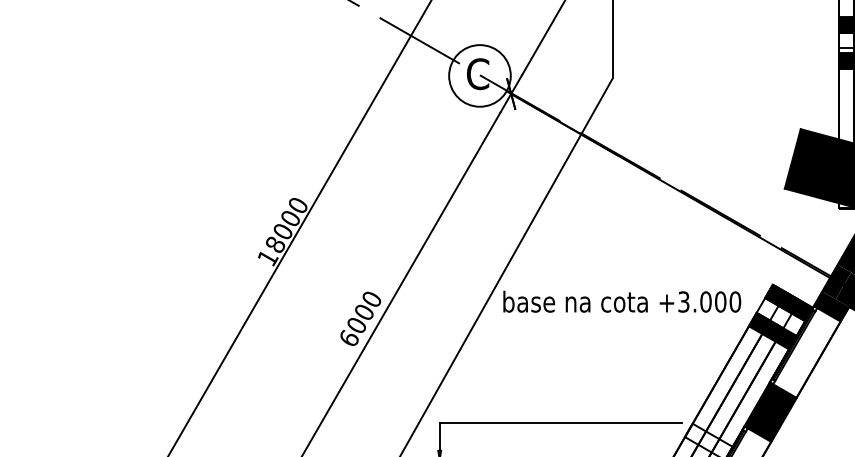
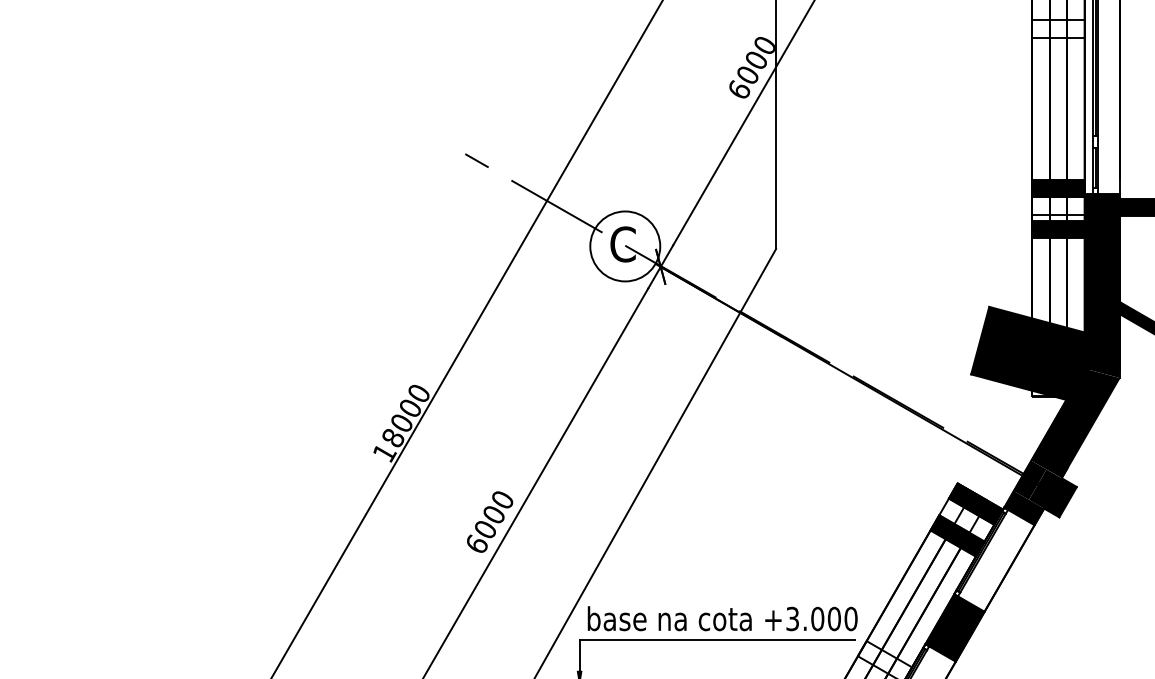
text: (622, 301) -> (722, 618), moved

